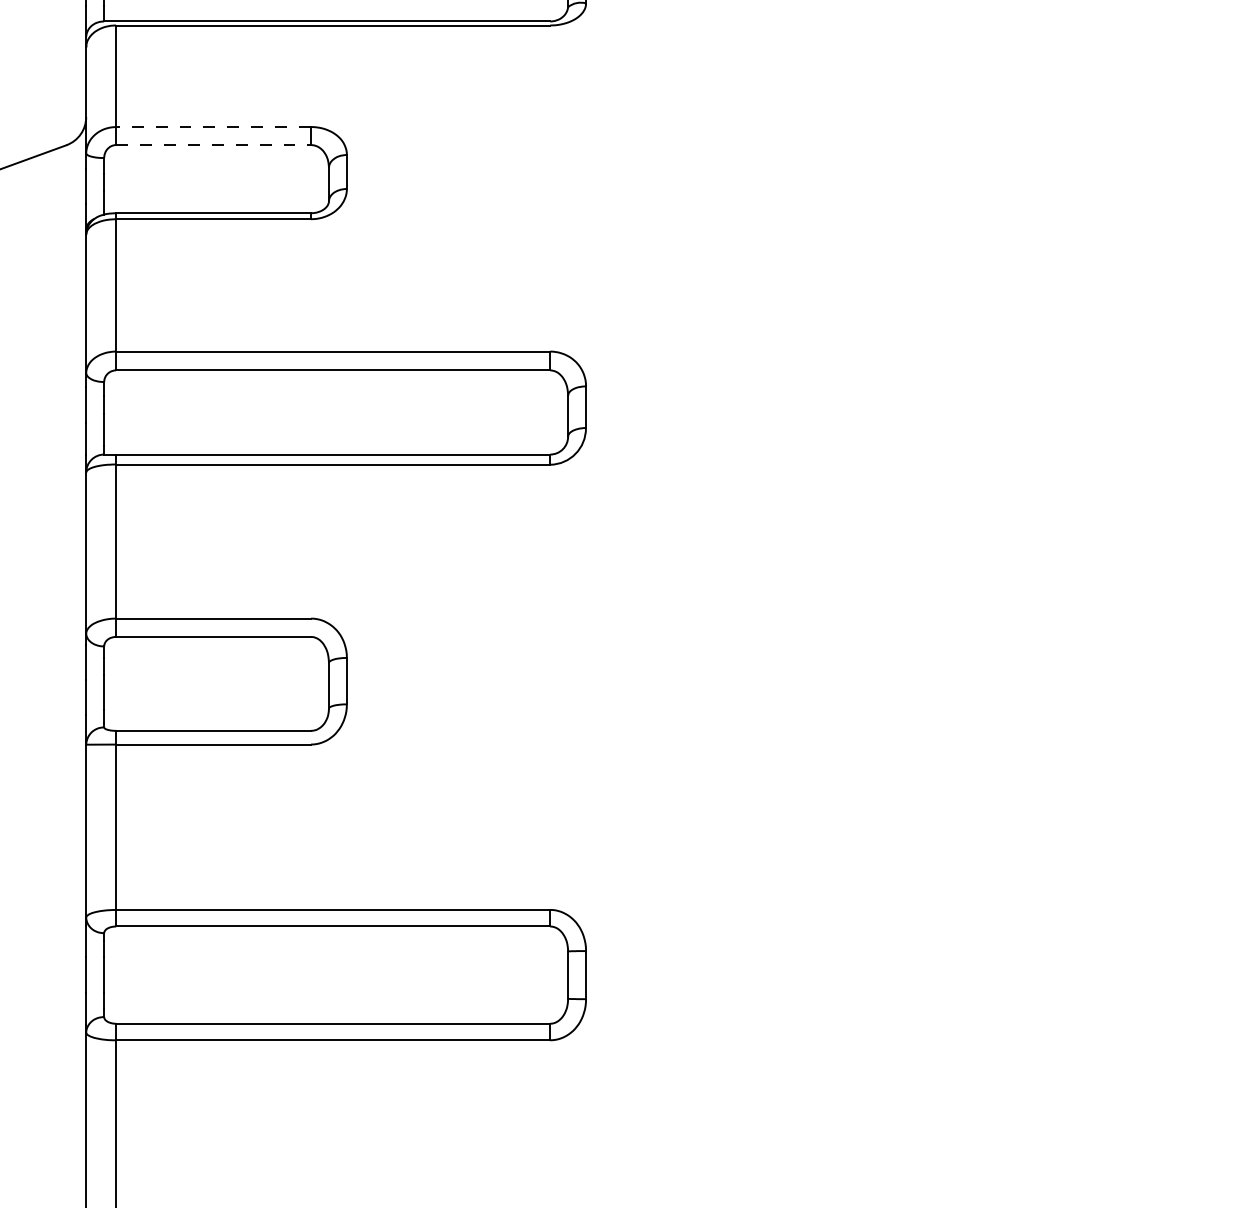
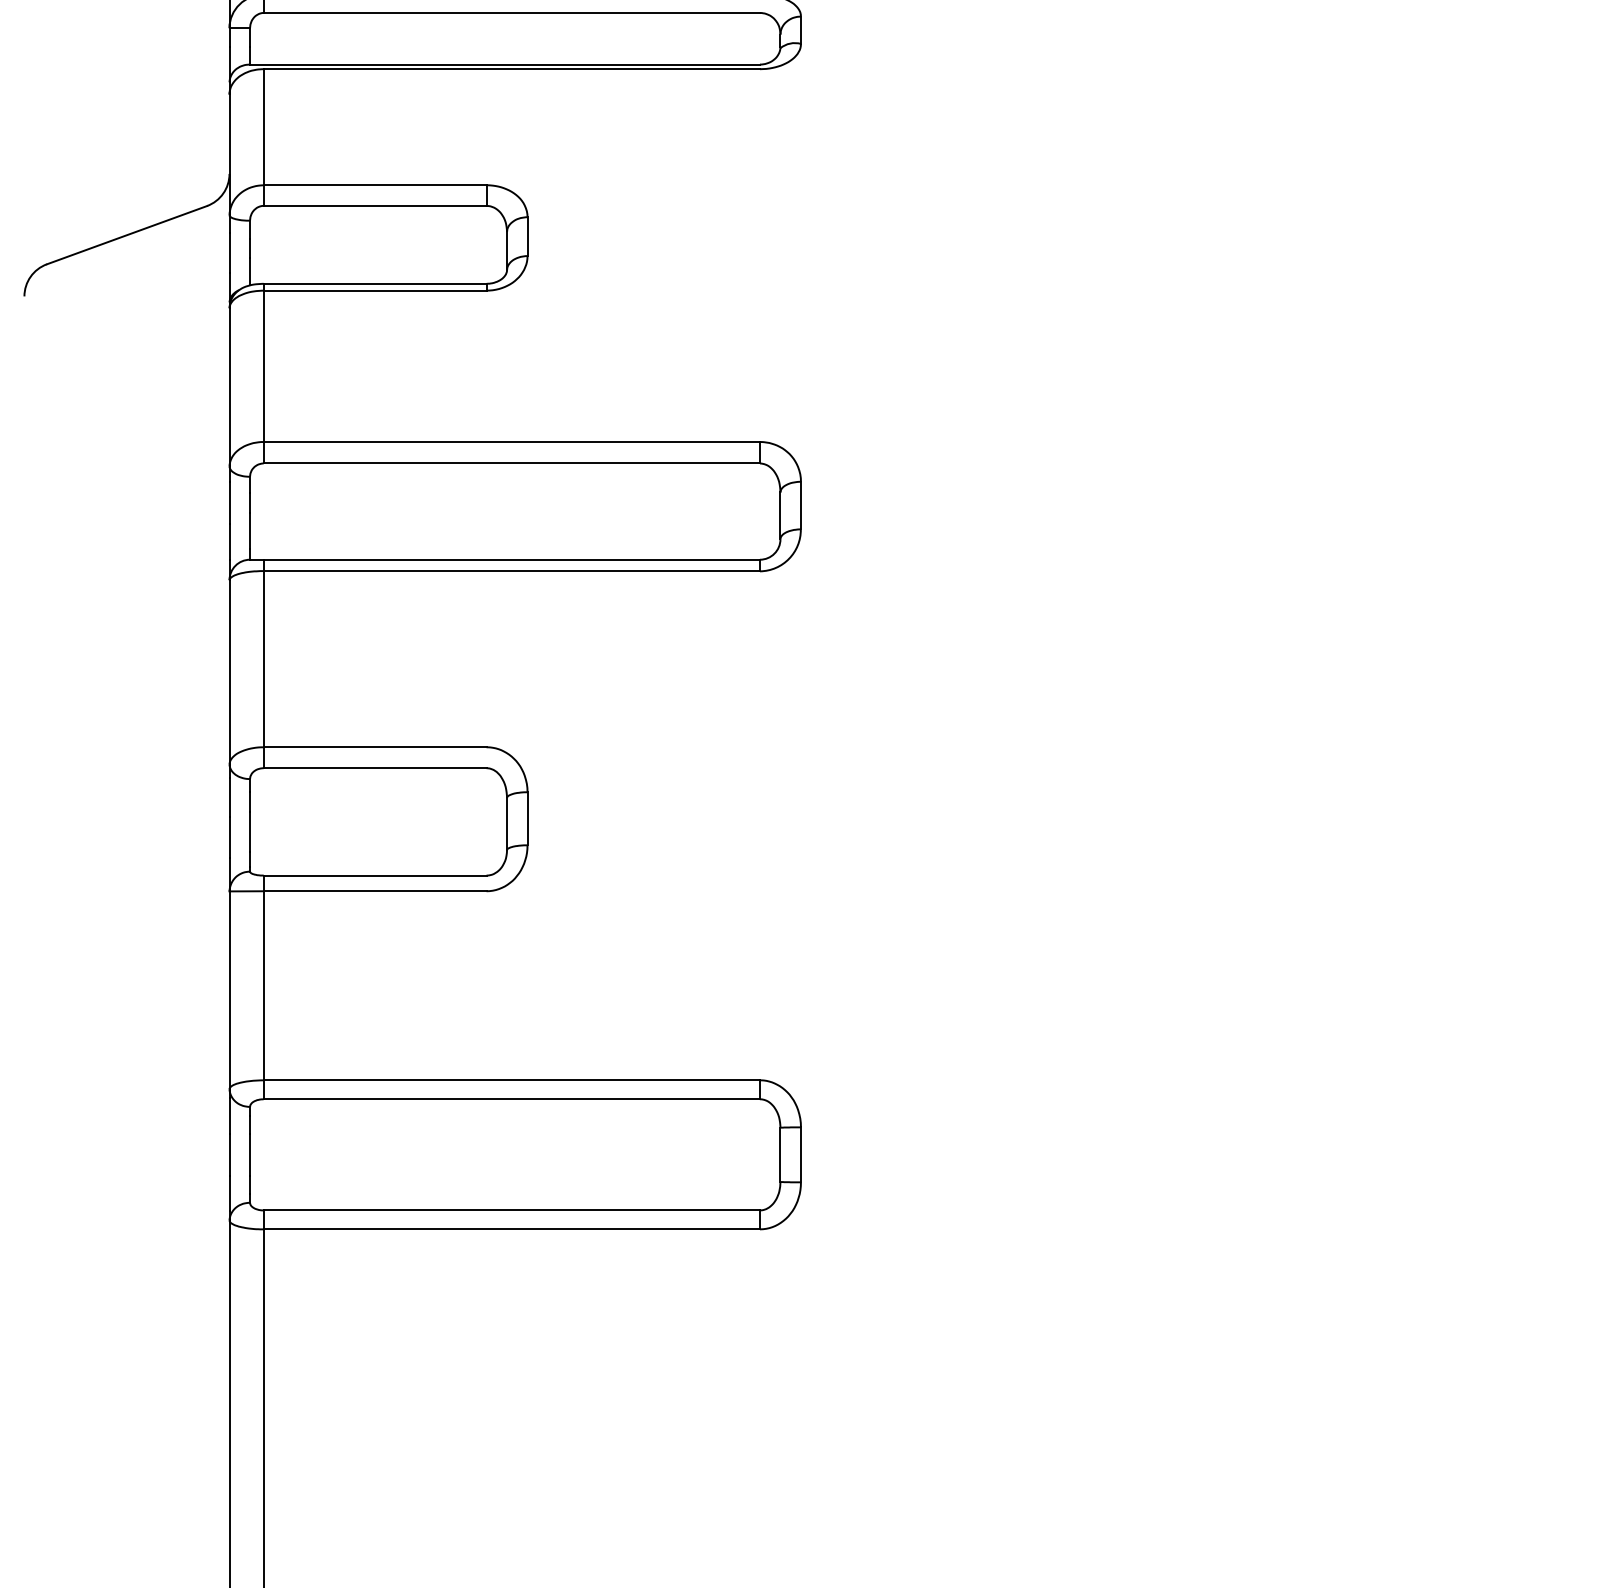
line: (213, 127) -> (374, 185), dashed -> solid
line: (213, 144) -> (375, 205), dashed -> solid

